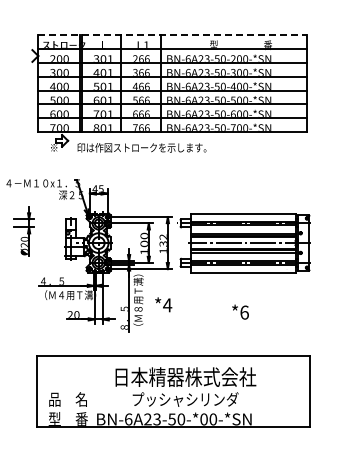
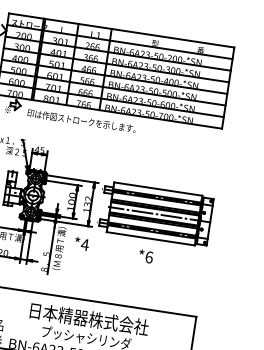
line: (172, 35) -> (121, 30), dashed -> solid
text: (163, 304) -> (81, 243), moved
text: (240, 311) -> (145, 255), moved

